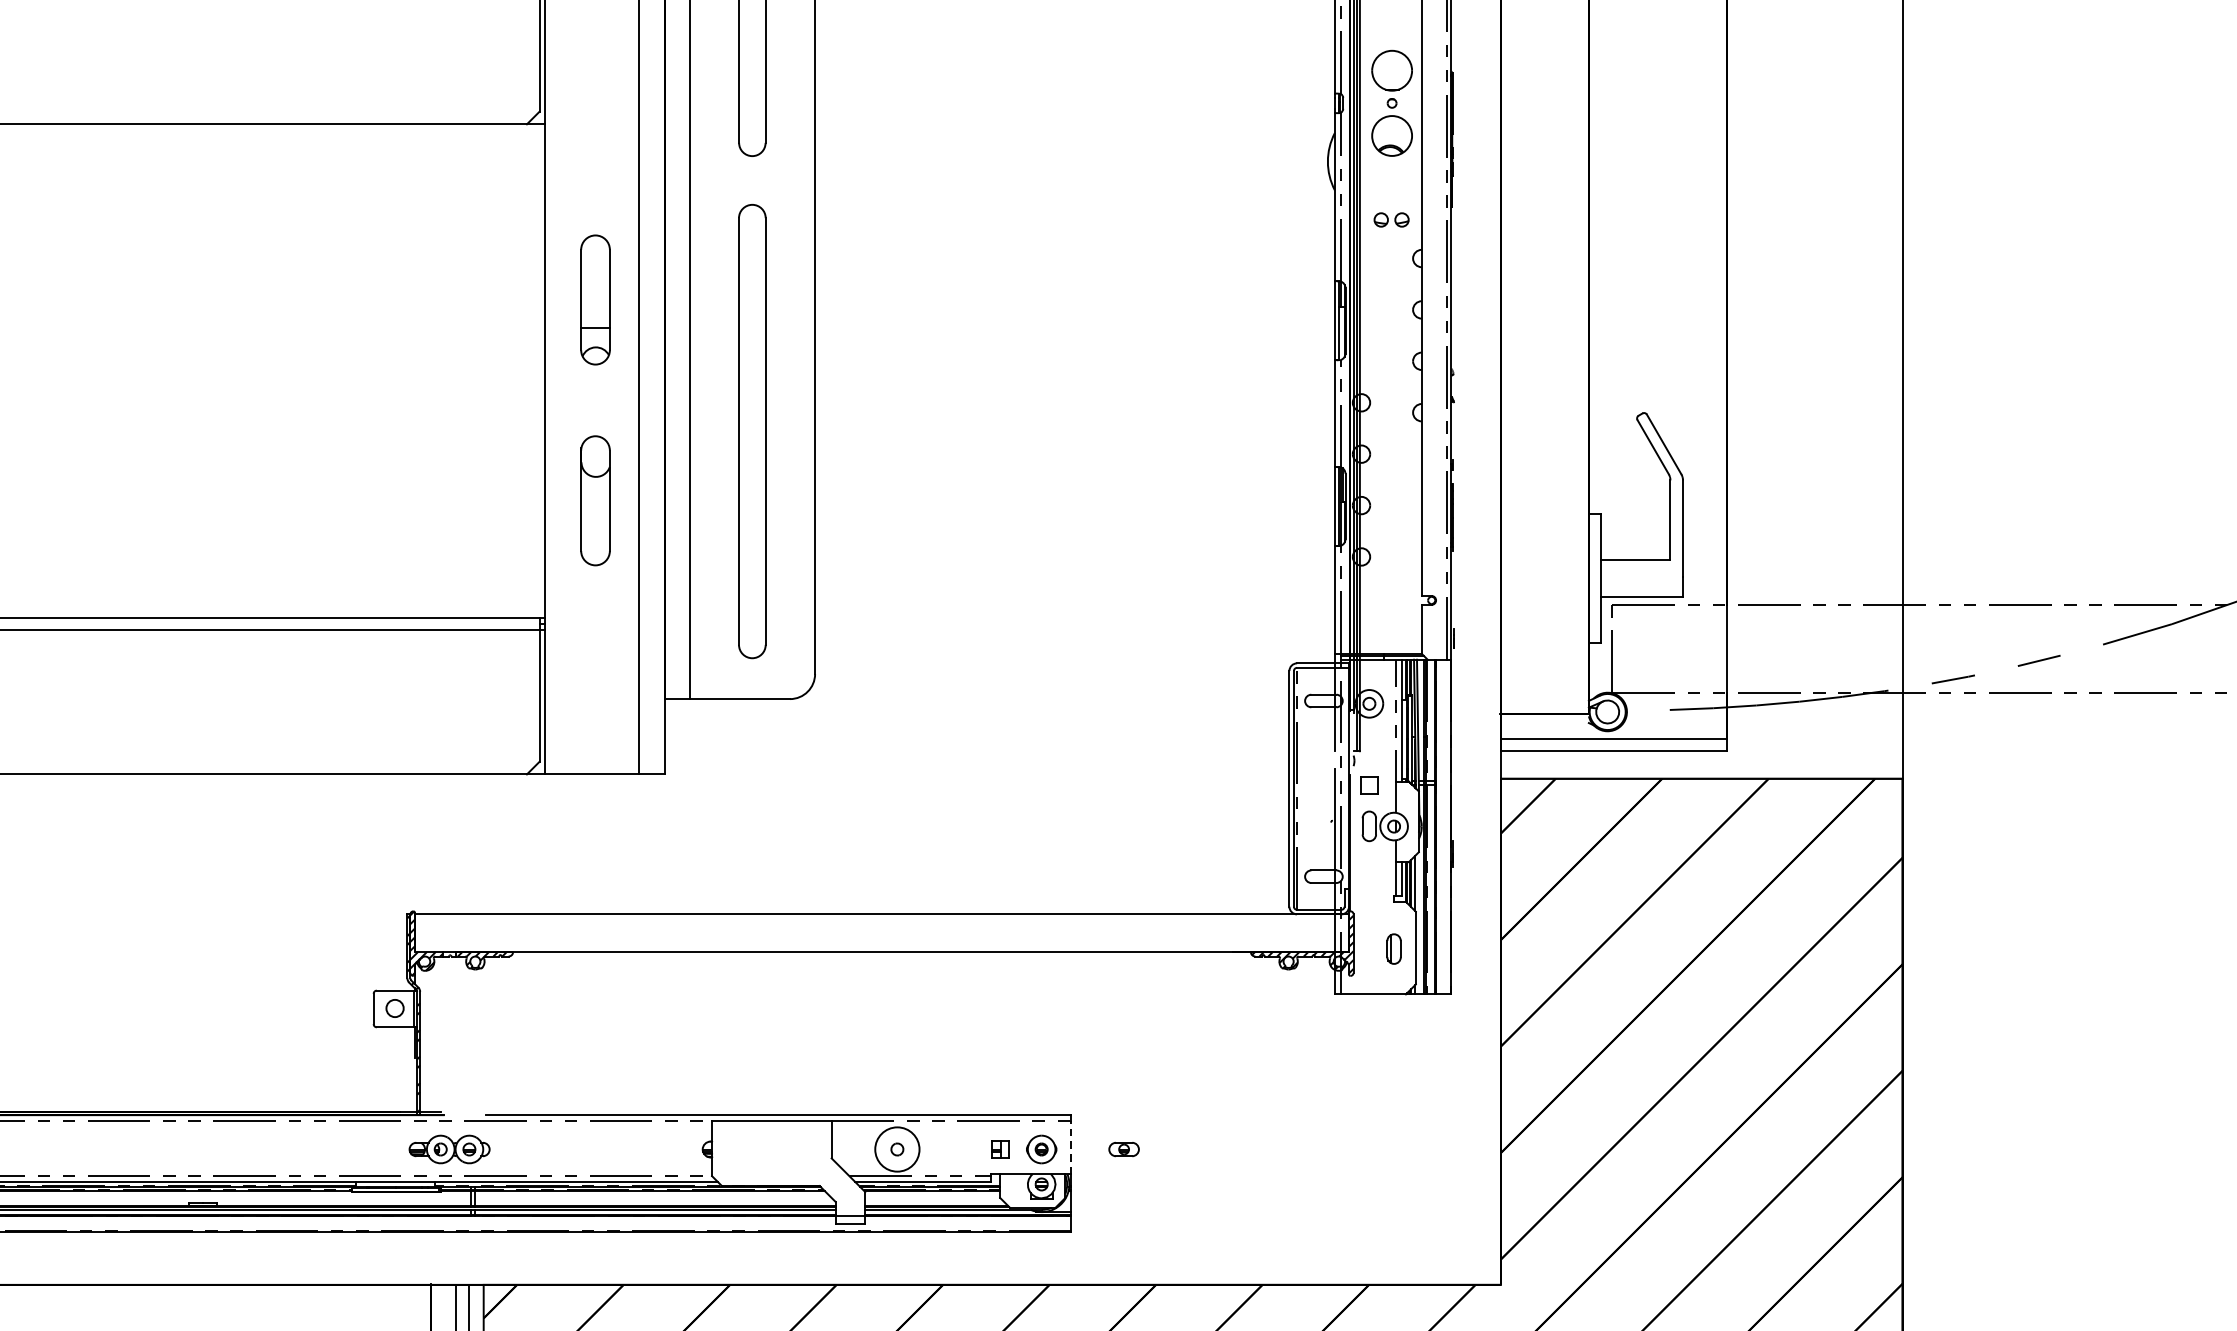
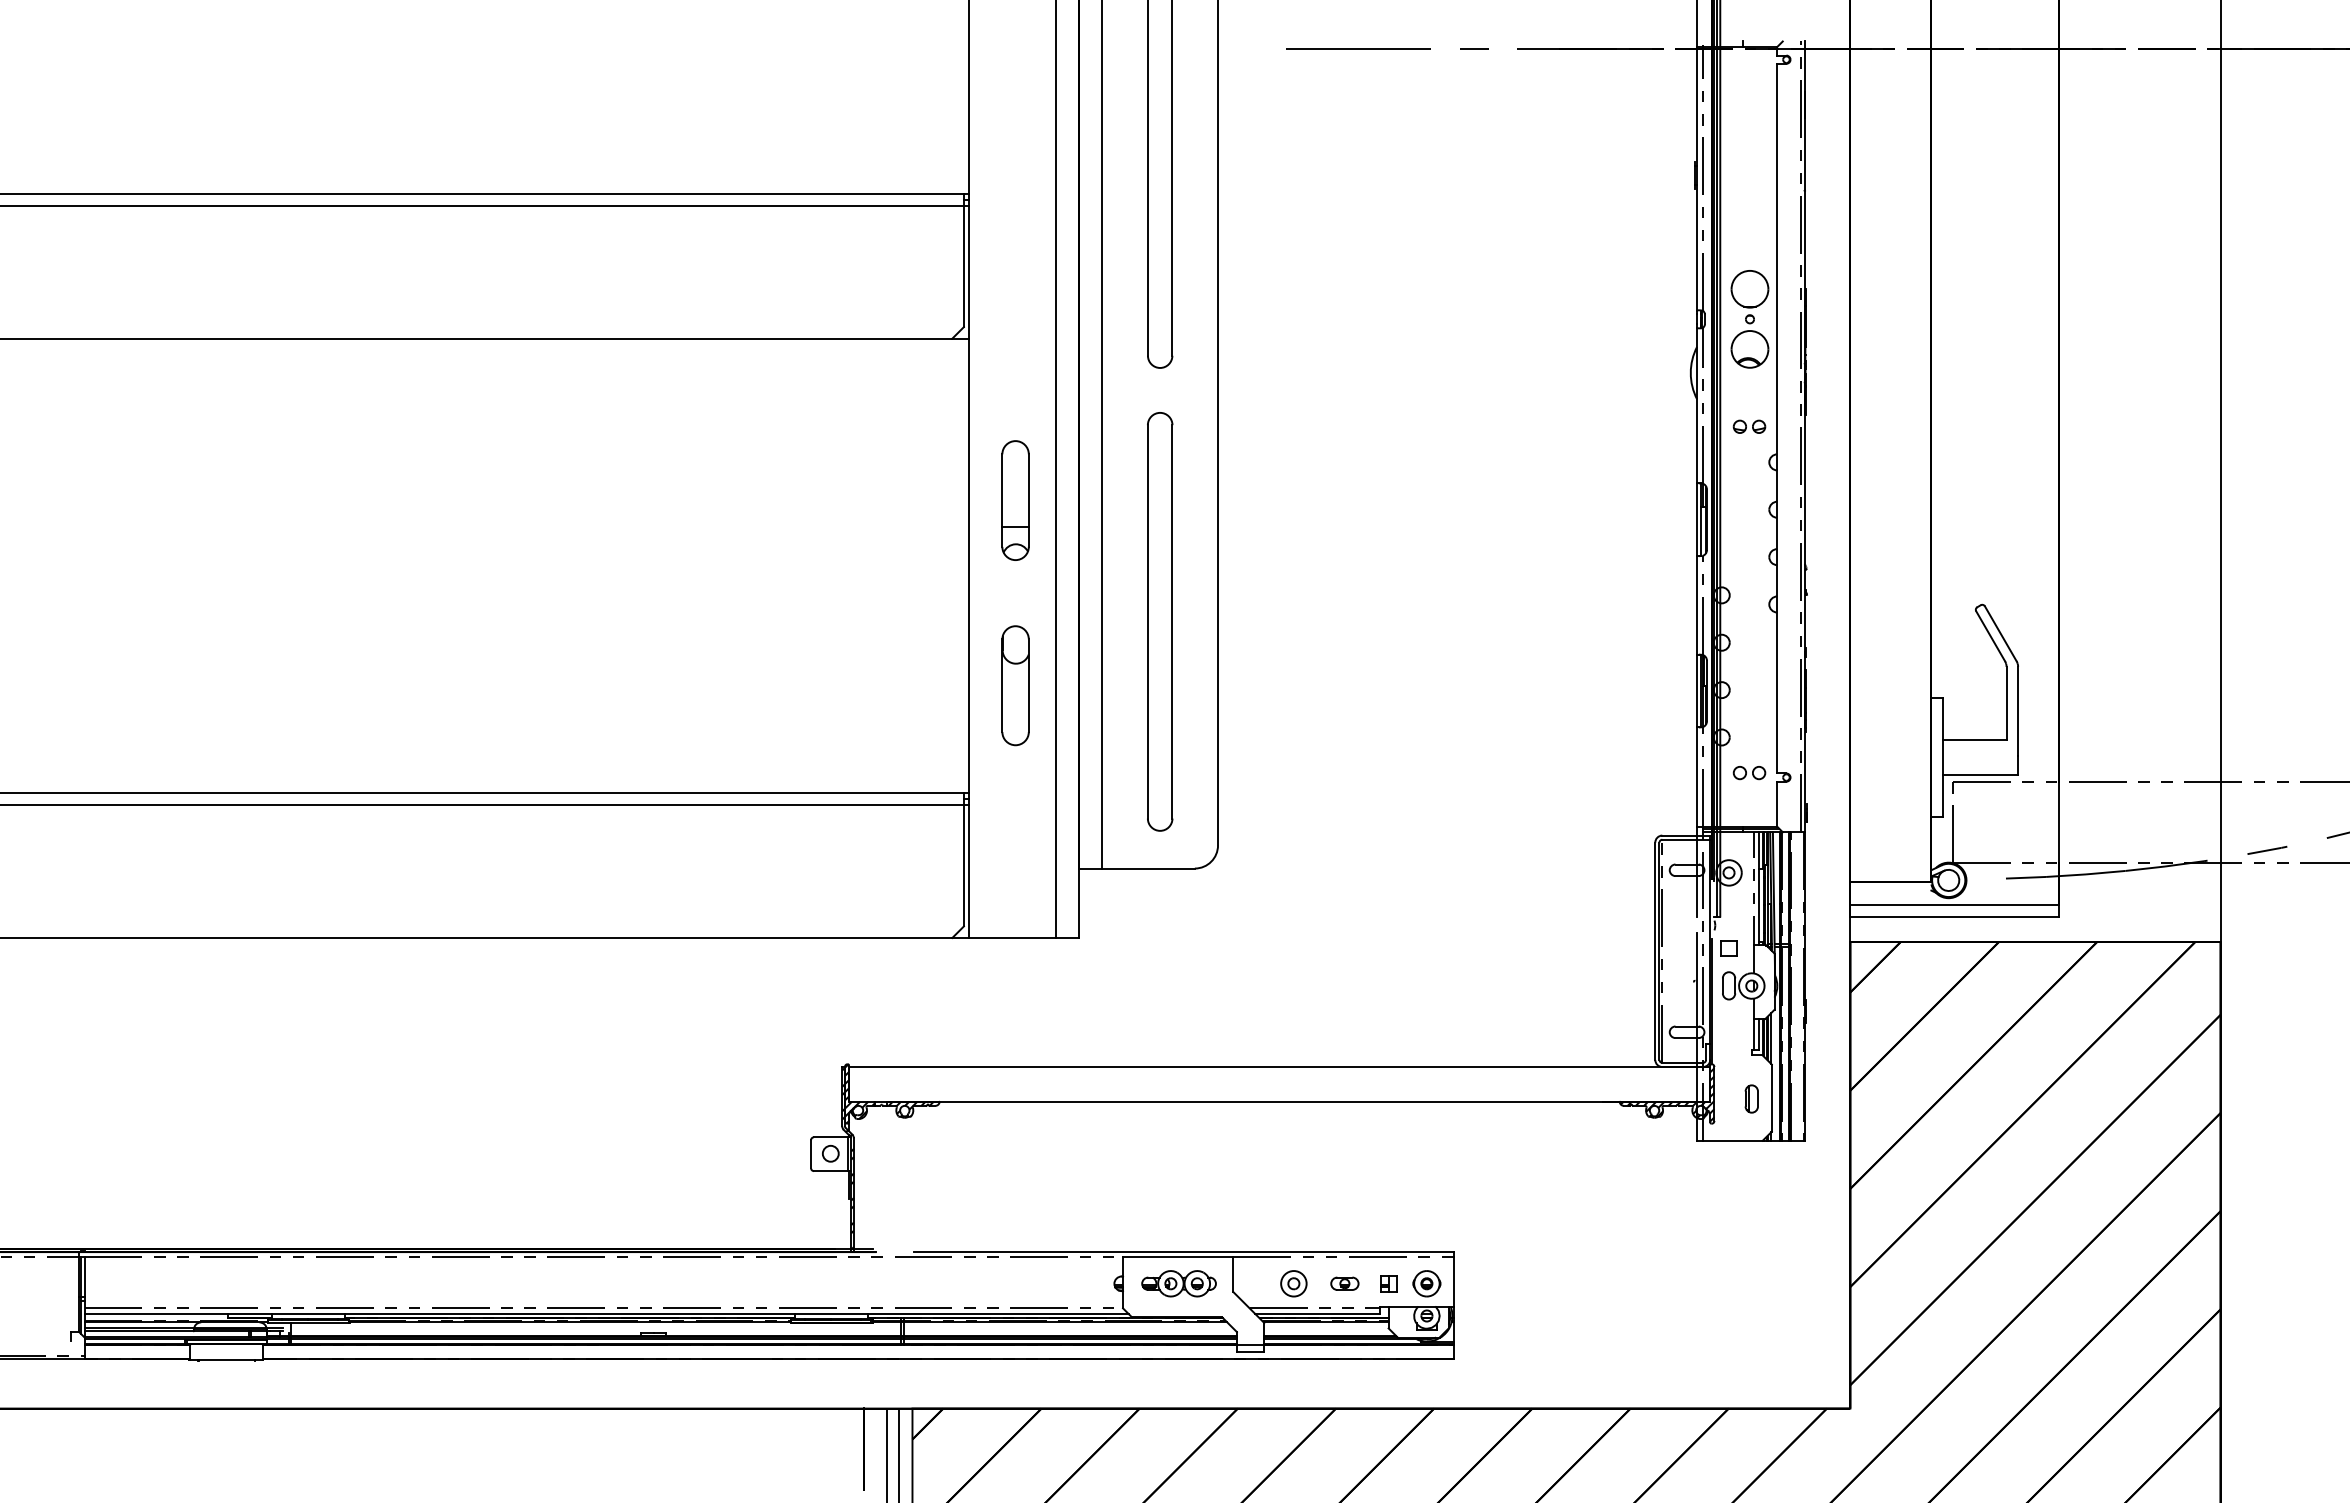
part: (1391, 596) -> (1749, 773), added
line: (1071, 1147) -> (1454, 1281), dashed -> solid
part: (449, 1149) -> (1178, 1283), moved
circle: (896, 1149) -> (1293, 1283), size x0.62
part: (1123, 1149) -> (1344, 1283), moved

